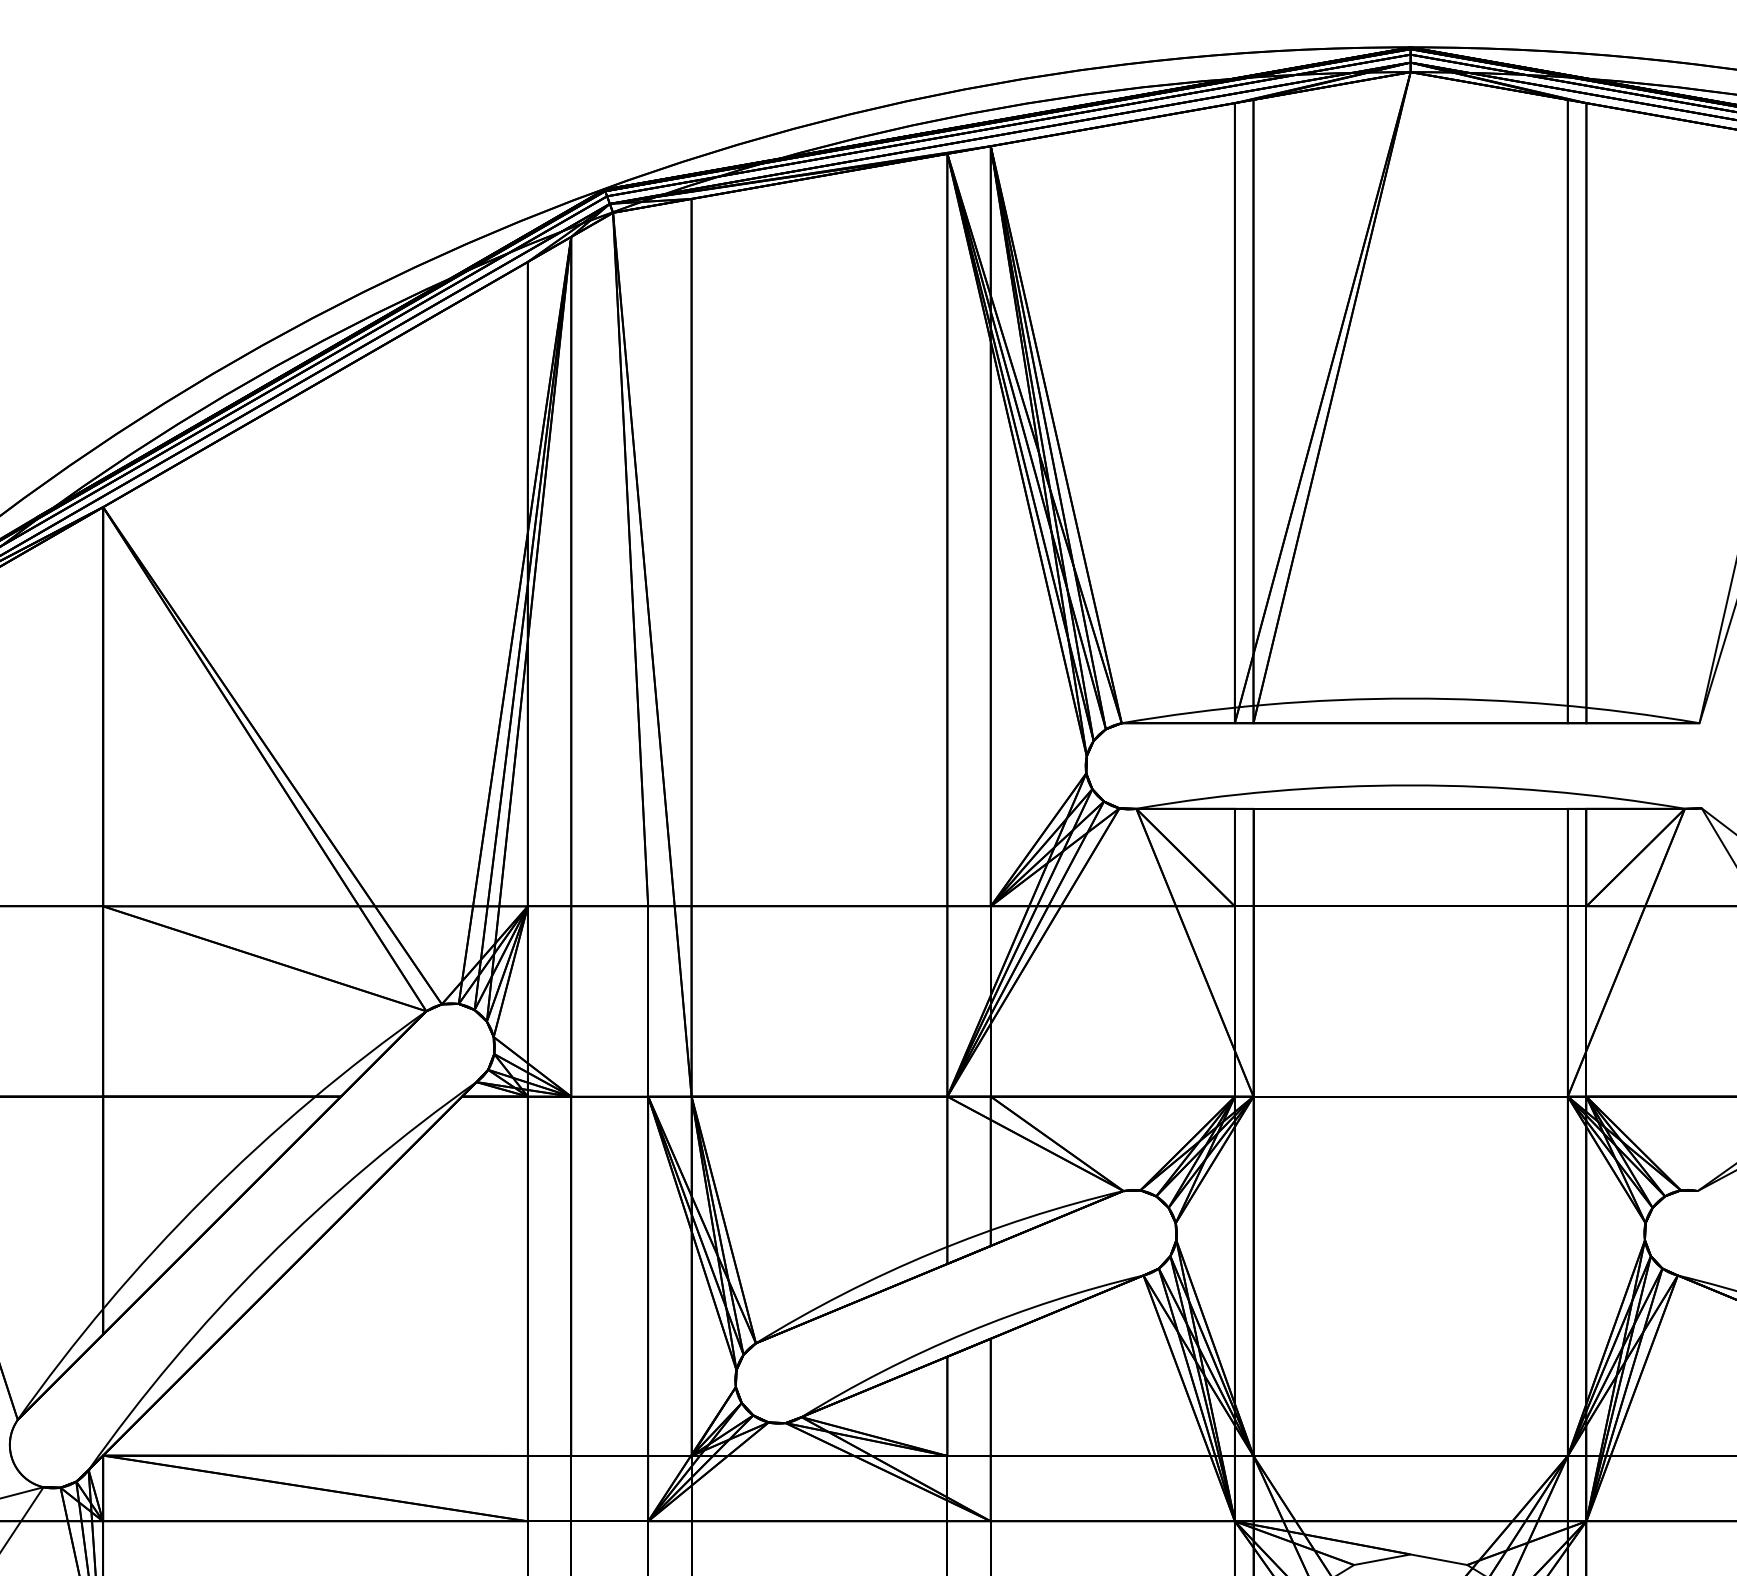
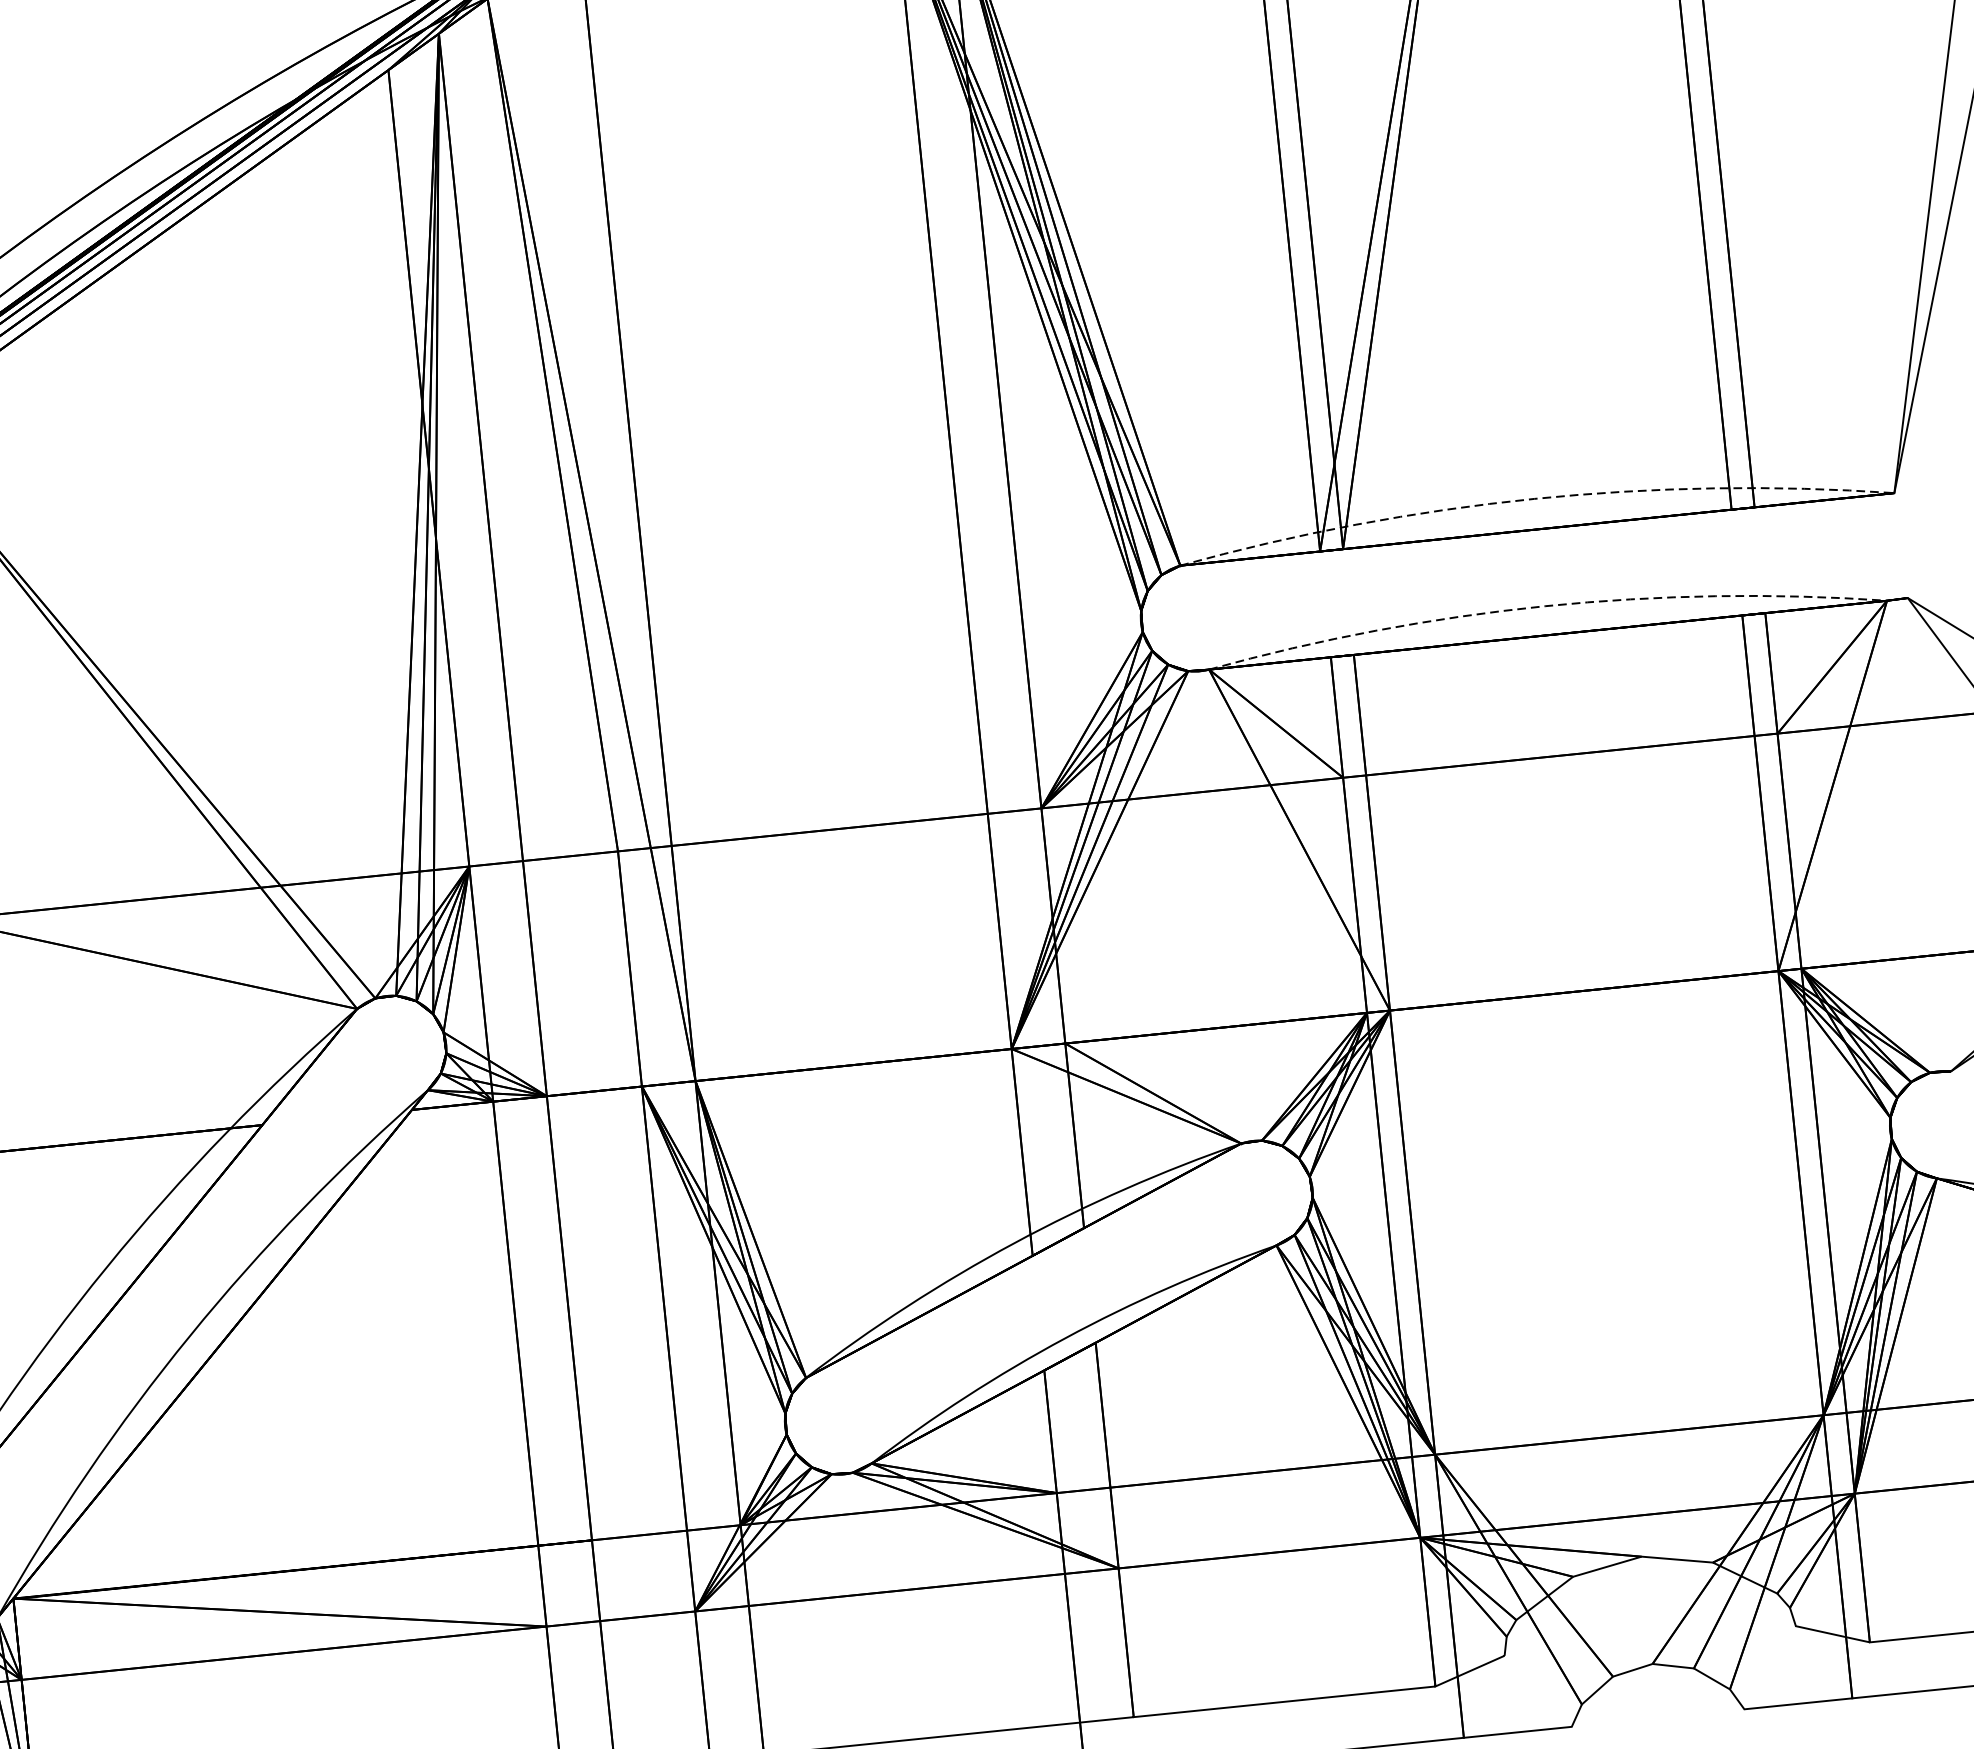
arc: (1410, 698) -> (1534, 498), solid -> dashed
arc: (1410, 785) -> (1544, 606), solid -> dashed

